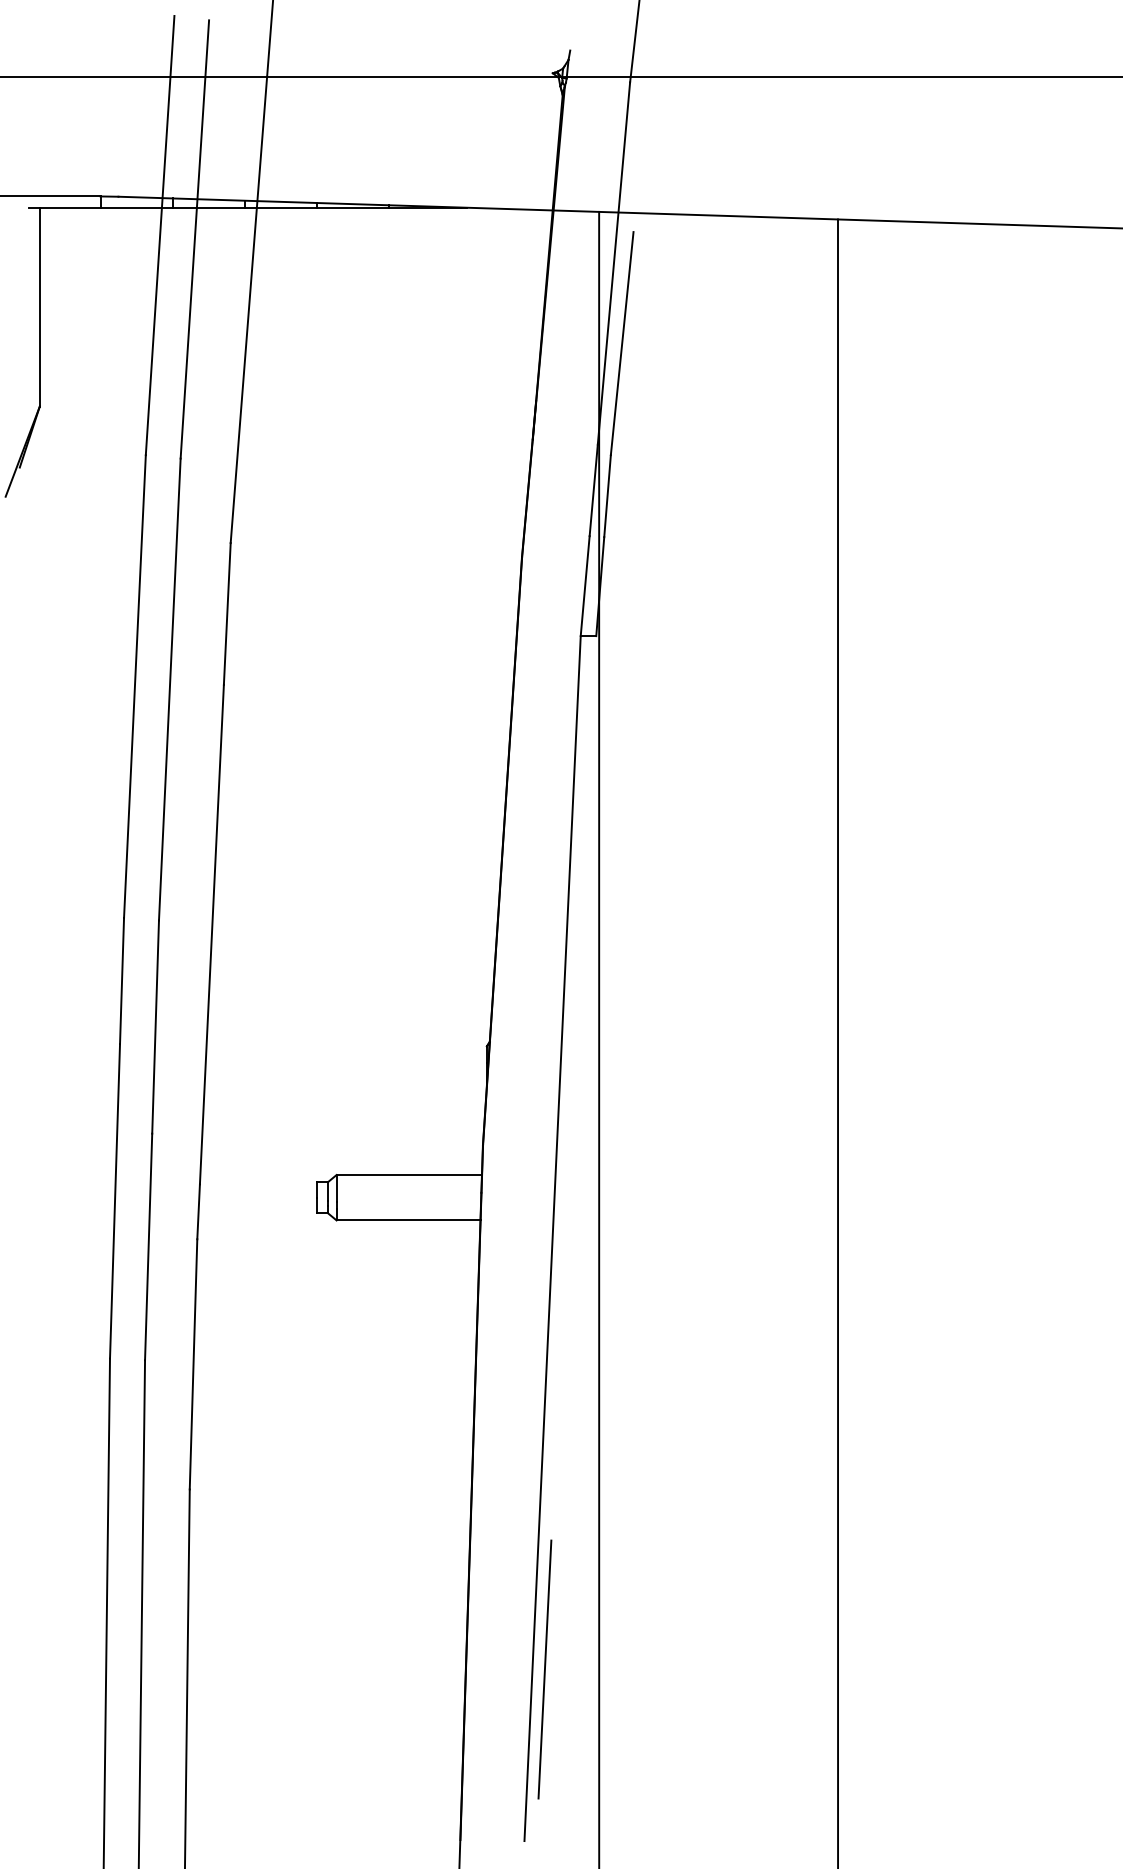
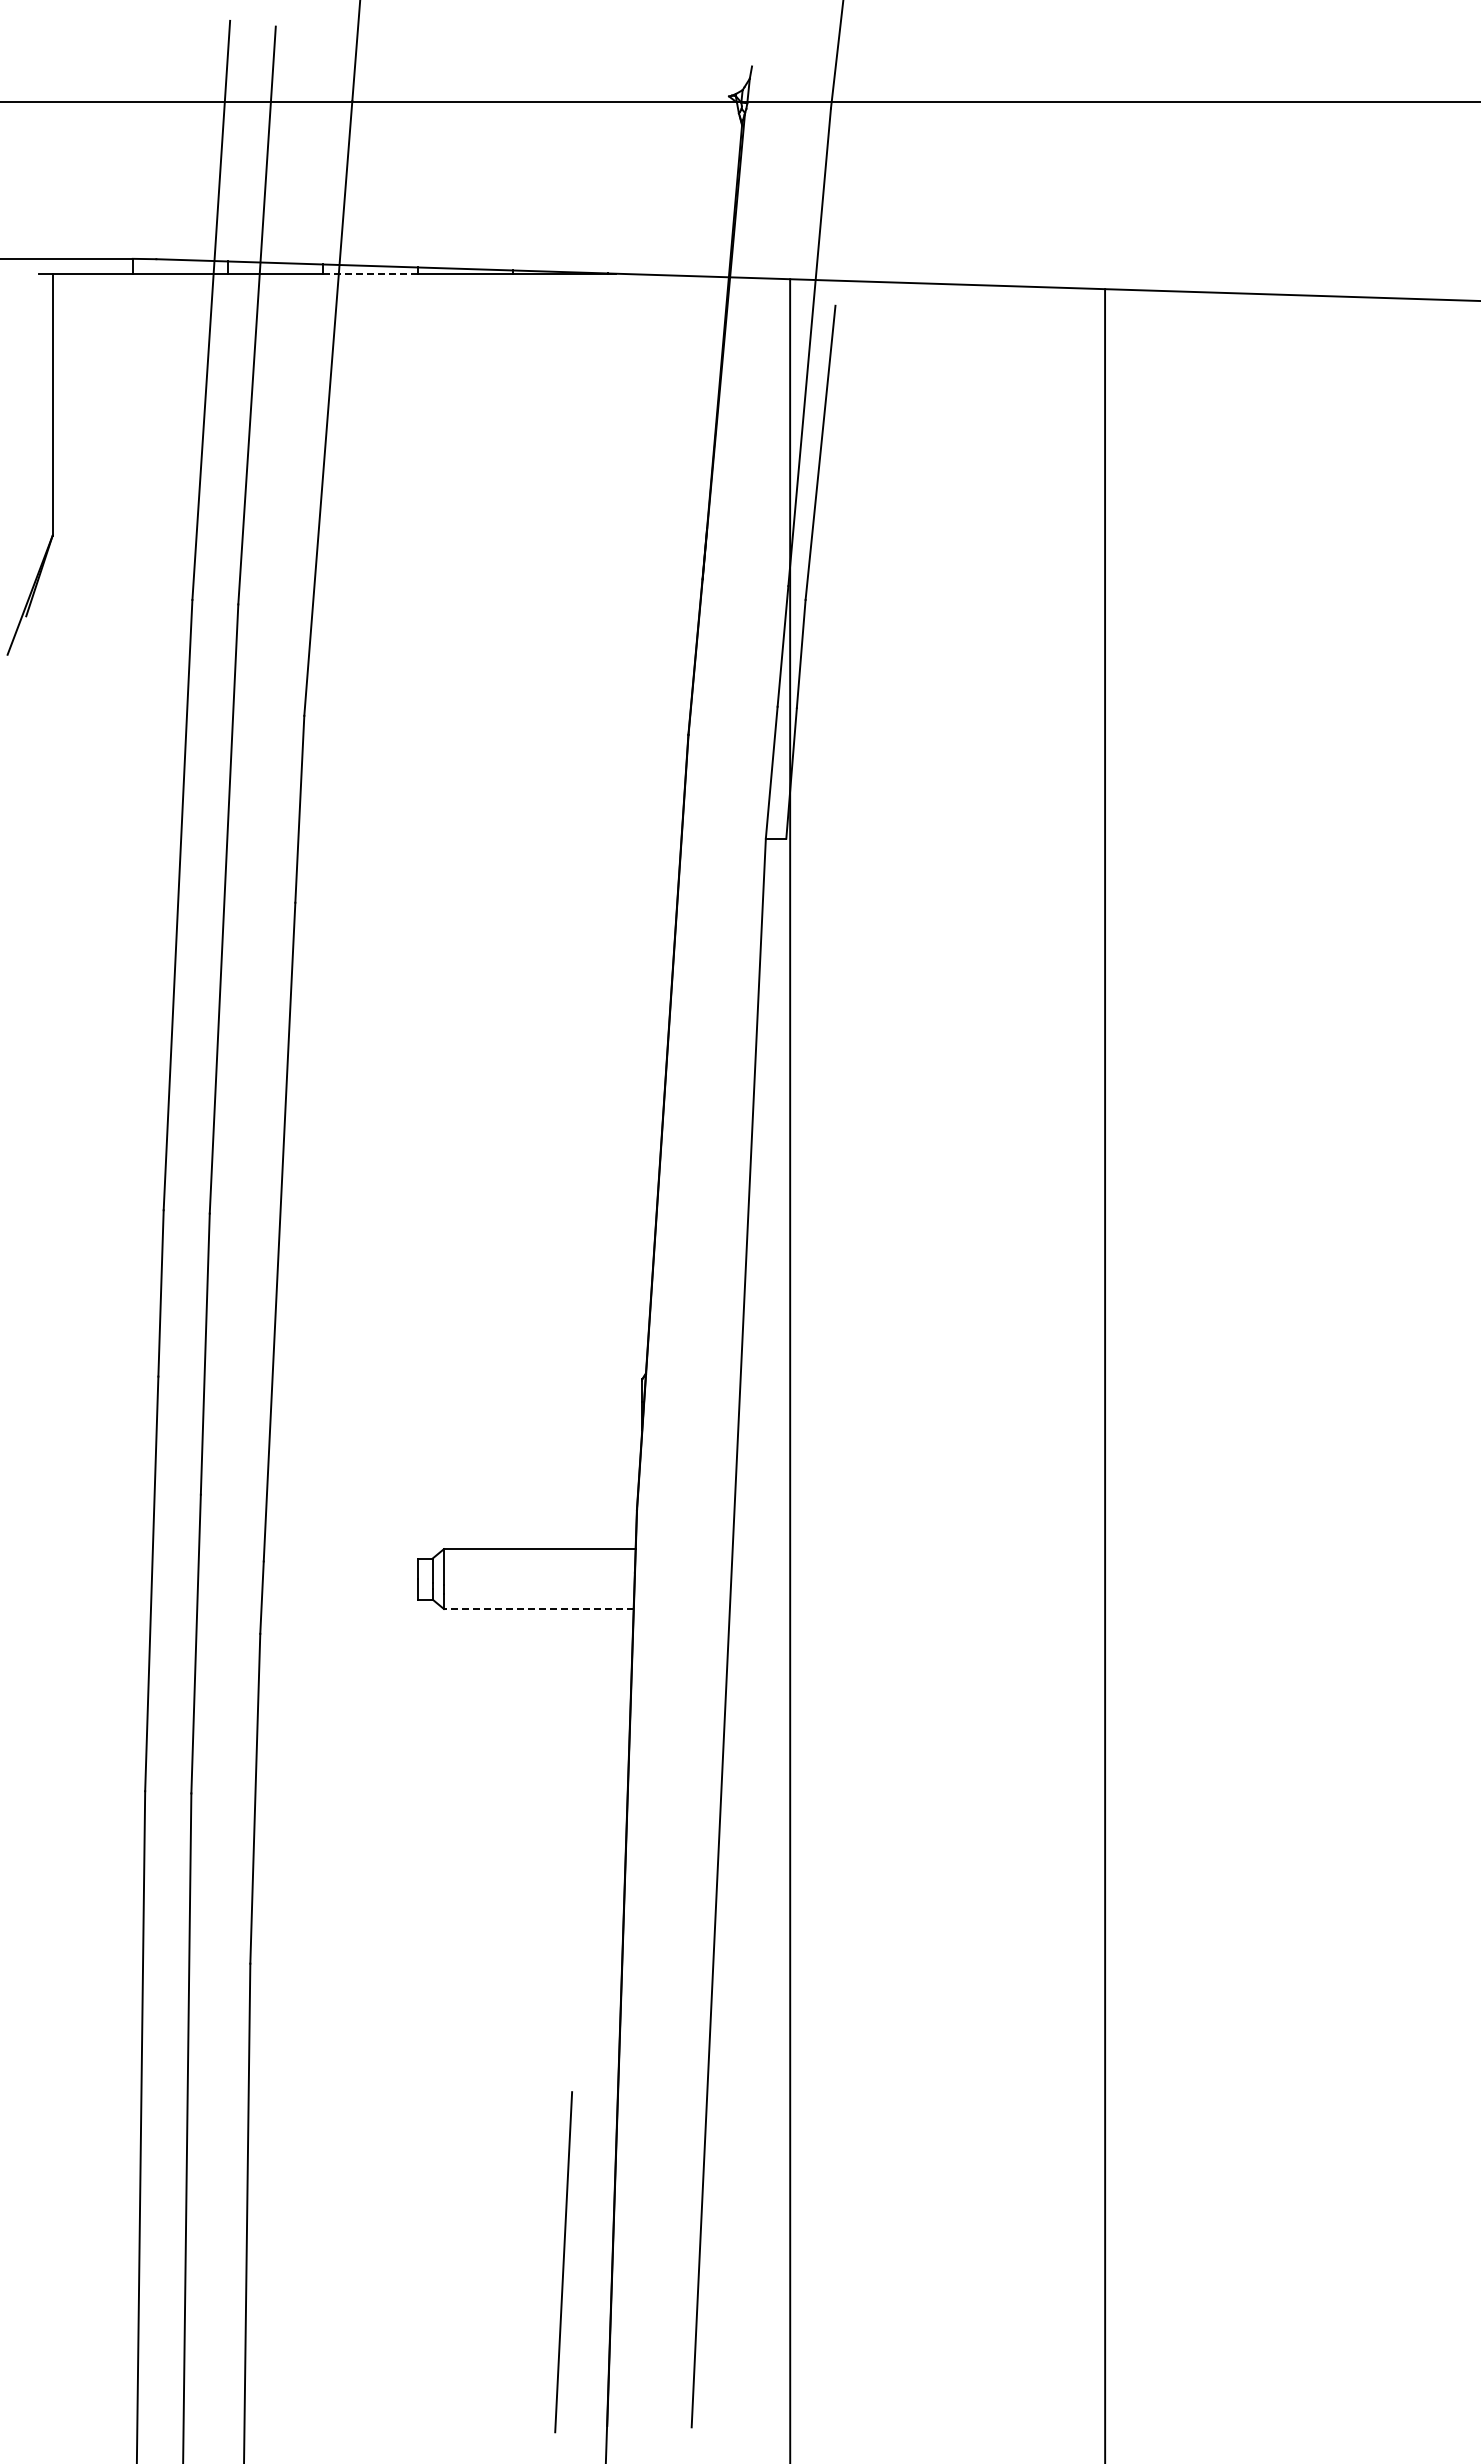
line: (280, 207) -> (369, 273), solid -> dashed
line: (408, 1220) -> (538, 1609), solid -> dashed
line: (544, 1669) -> (563, 2262), moved

